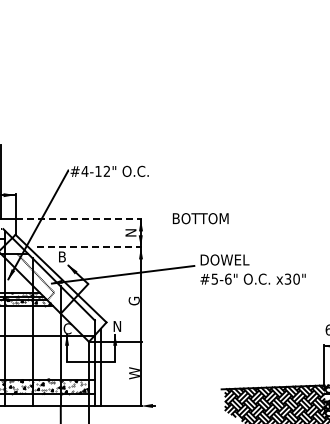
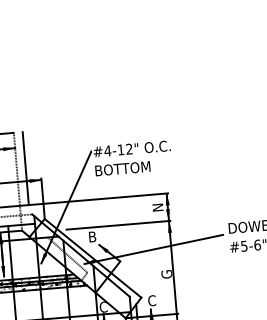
text: (200, 218) -> (122, 168), moved
line: (79, 219) -> (106, 198), dashed -> solid
line: (89, 247) -> (118, 225), dashed -> solid
text: (117, 325) -> (152, 299), N -> C

